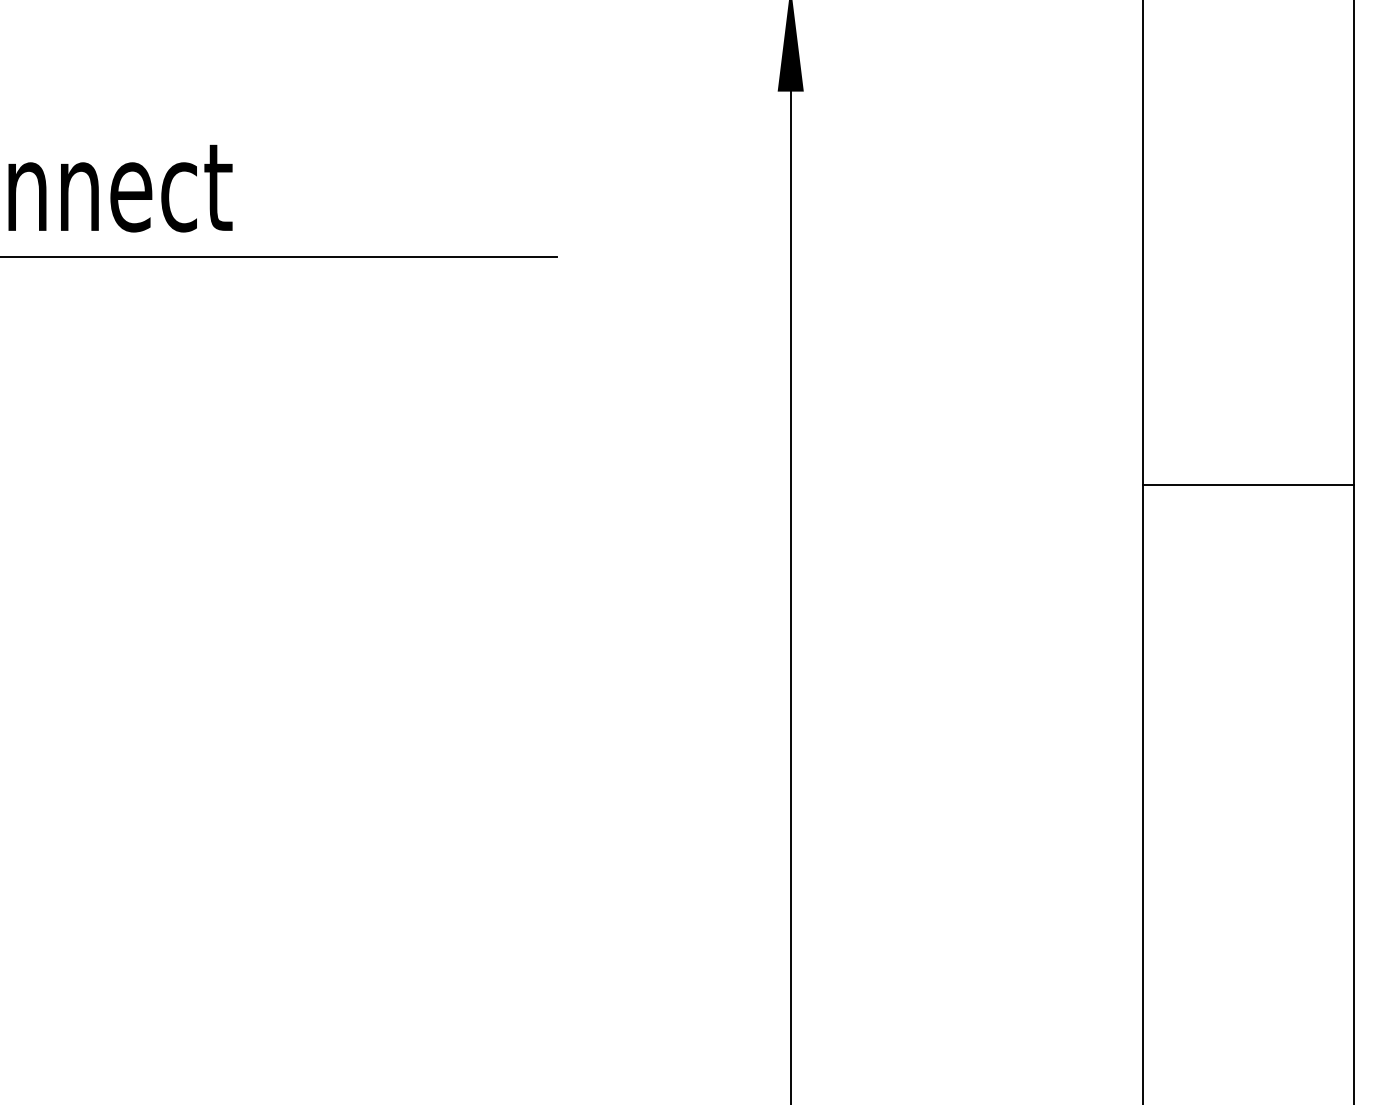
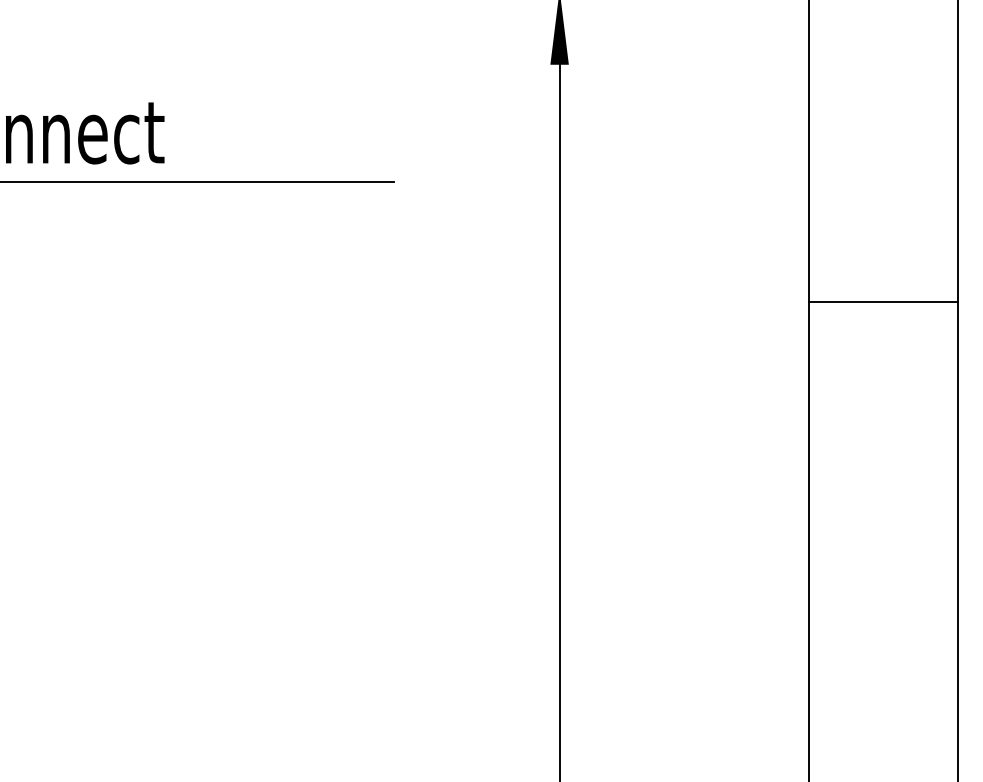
line: (1248, 485) -> (883, 301), moved

